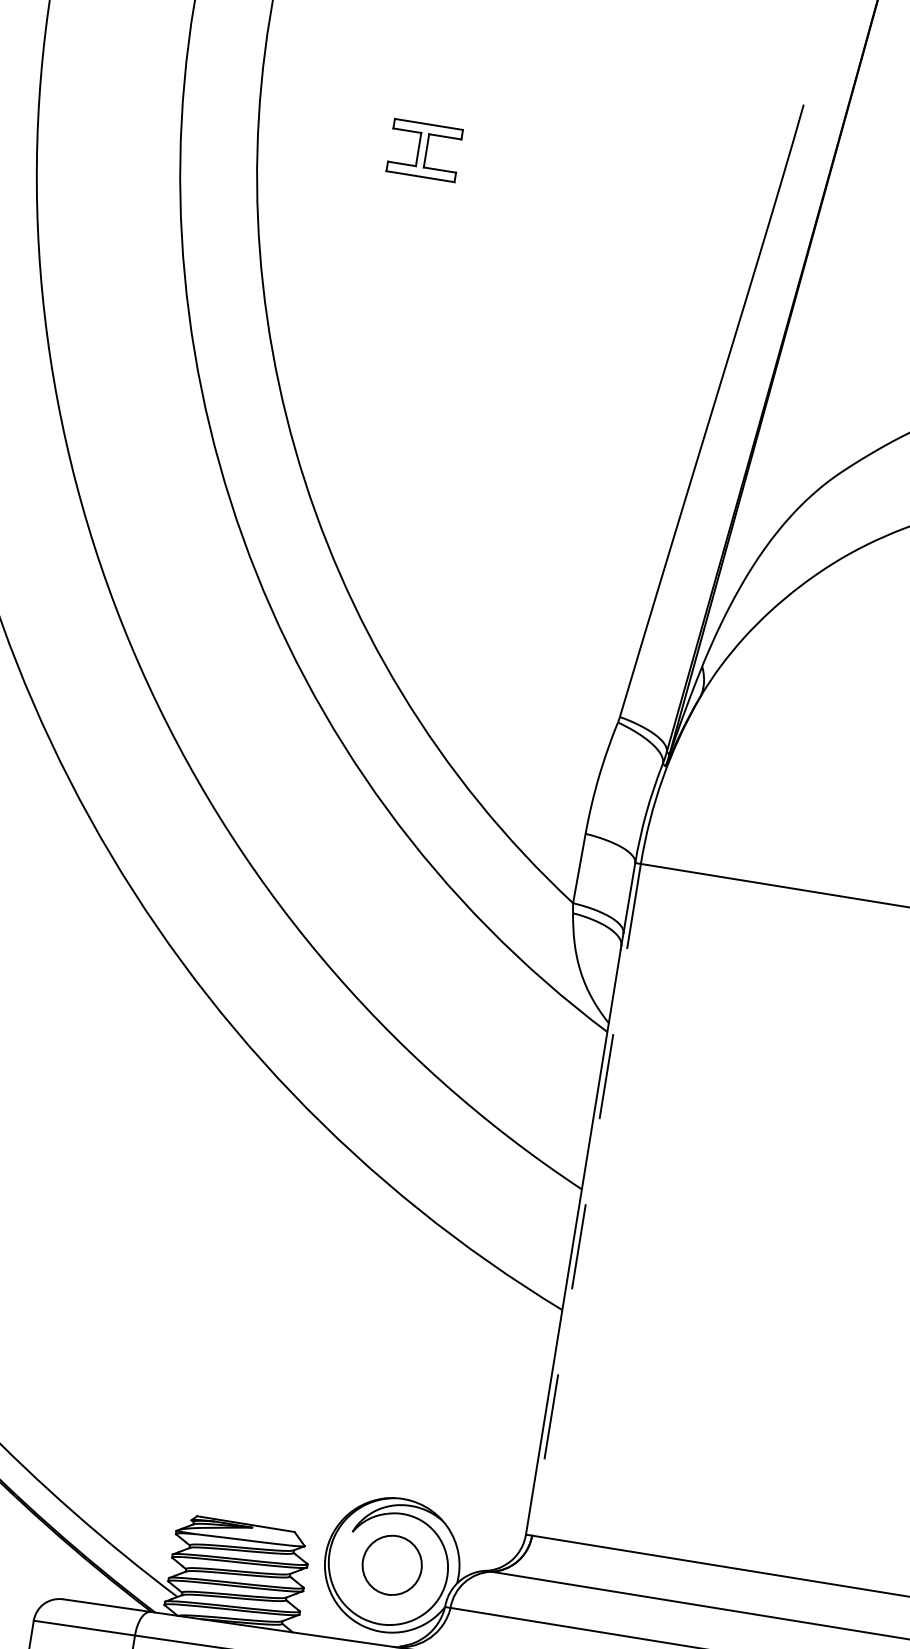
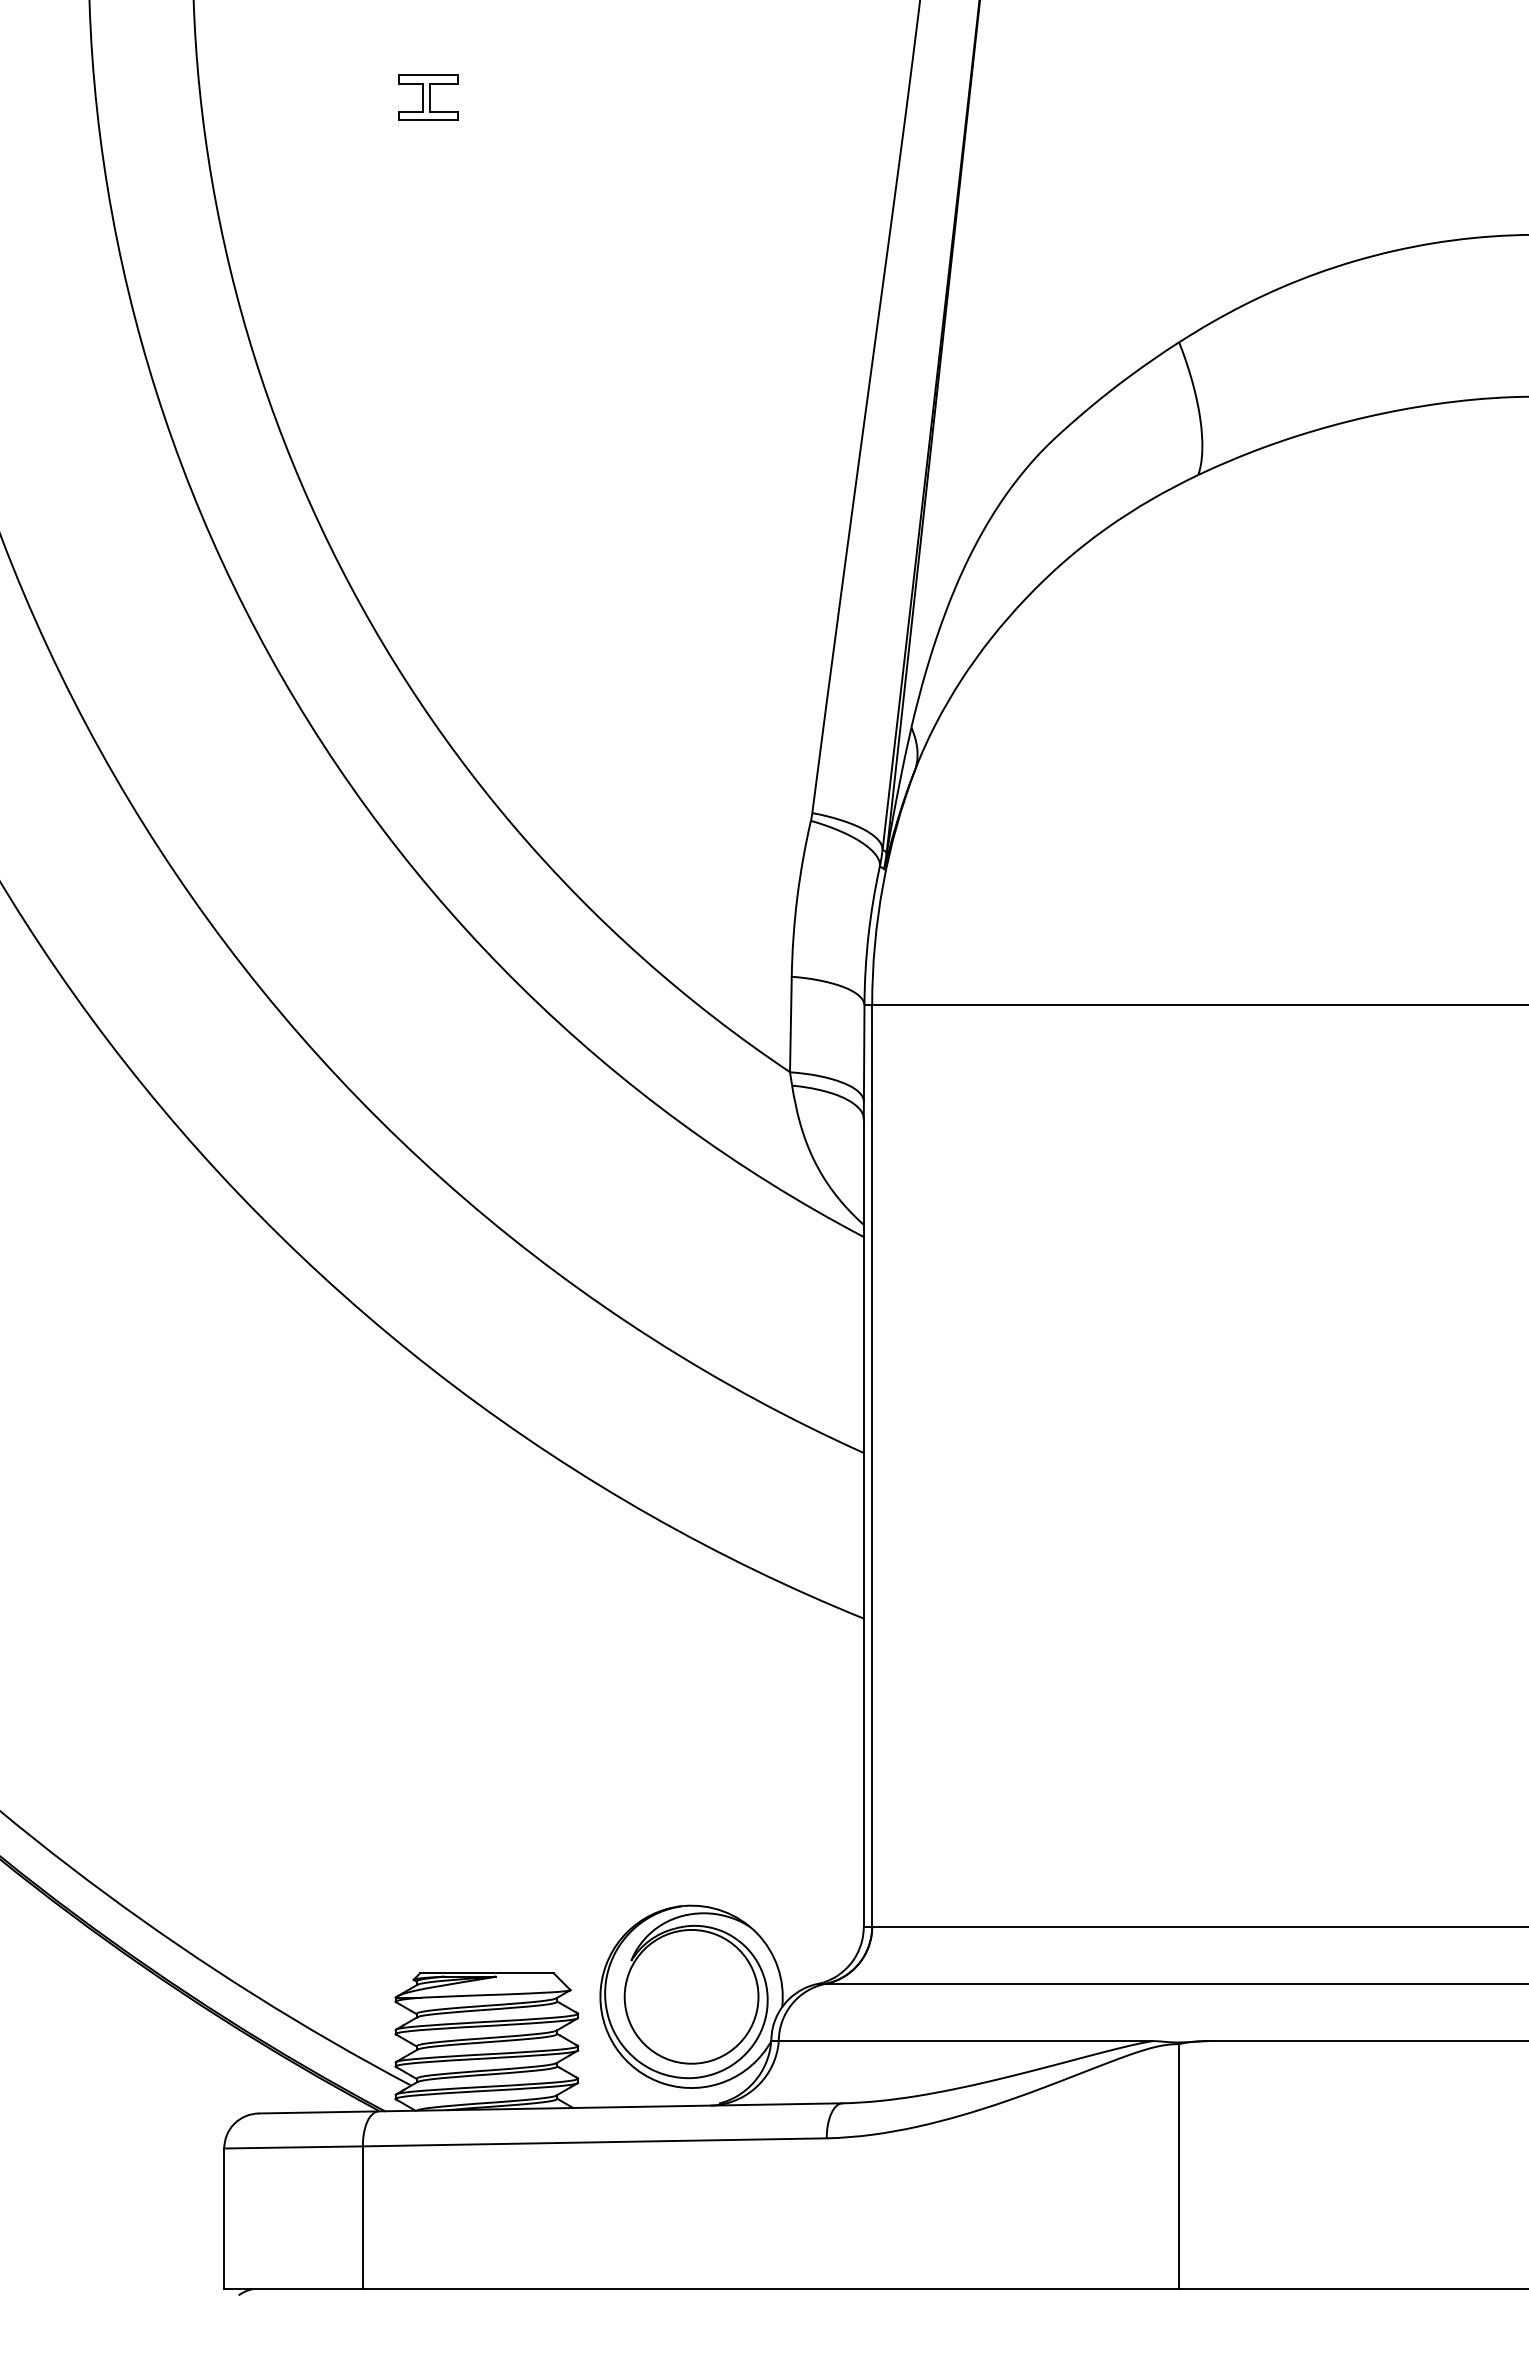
part: (424, 150) -> (428, 97), size x0.62
line: (586, 1199) -> (872, 1465), dashed -> solid
circle: (392, 1565) -> (691, 1996), size x1.67

